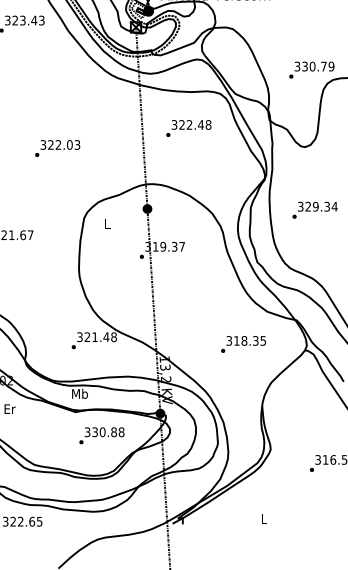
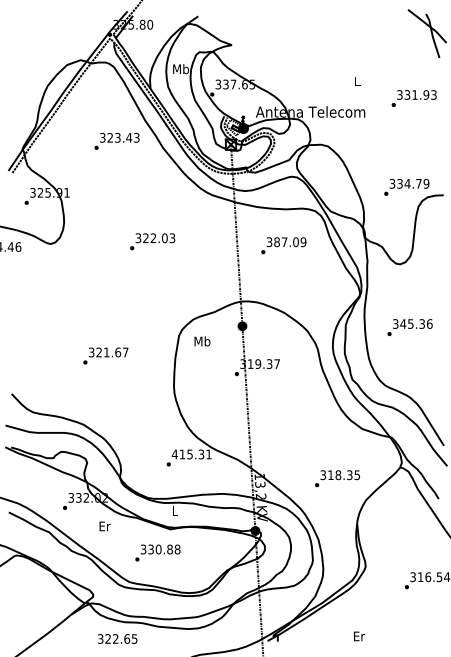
text: (312, 66) -> (407, 183), 330.79 -> 334.79
text: (195, 125) -> (290, 242), 322.48 -> 387.09
text: (57, 148) -> (152, 241), moved
text: (321, 206) -> (416, 323), 329.34 -> 345.36
text: (107, 224) -> (202, 341), L -> Mb
text: (96, 337) -> (191, 454), 321.48 -> 415.31
text: (243, 344) -> (337, 478), moved
text: (79, 394) -> (174, 511), Mb -> L
text: (101, 435) -> (157, 552), moved
text: (264, 519) -> (359, 636), L -> Er

